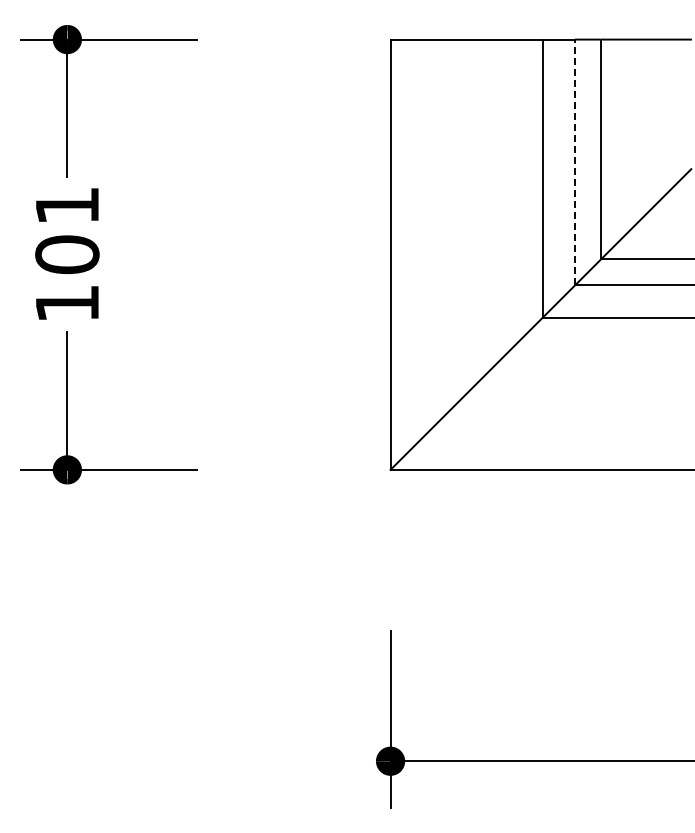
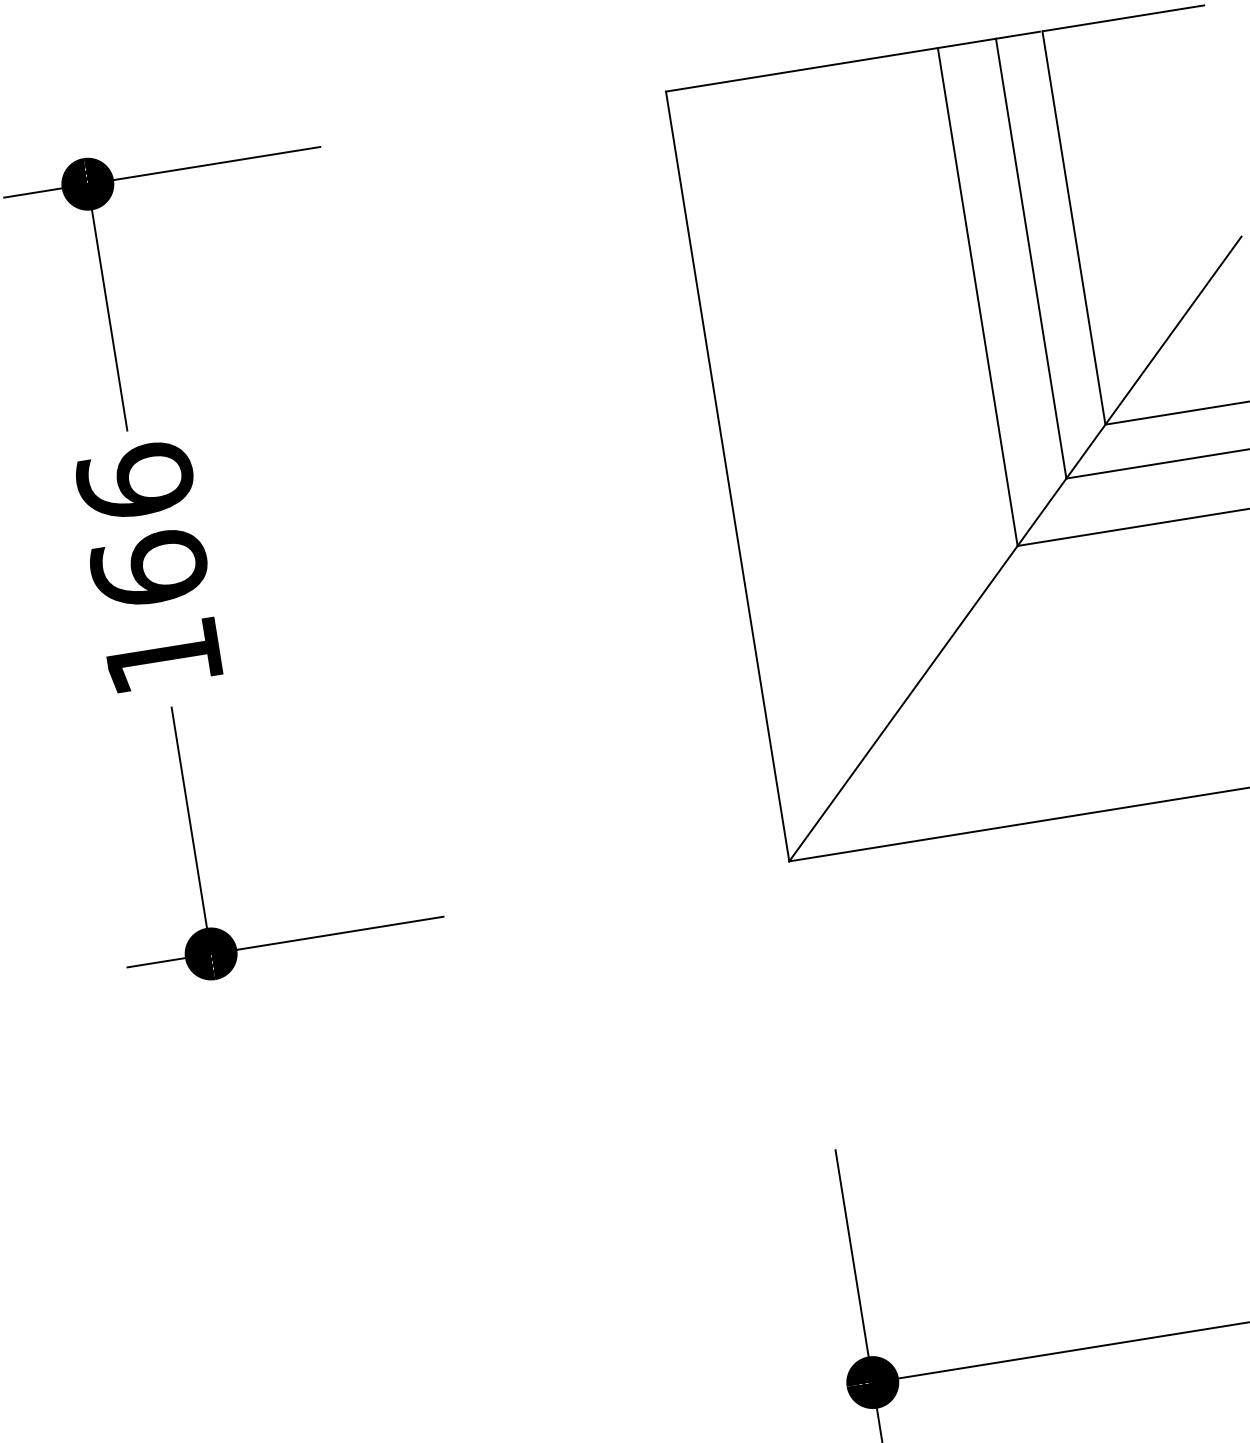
line: (575, 162) -> (1032, 258), dashed -> solid
text: (67, 230) -> (142, 525), 101 -> 166

